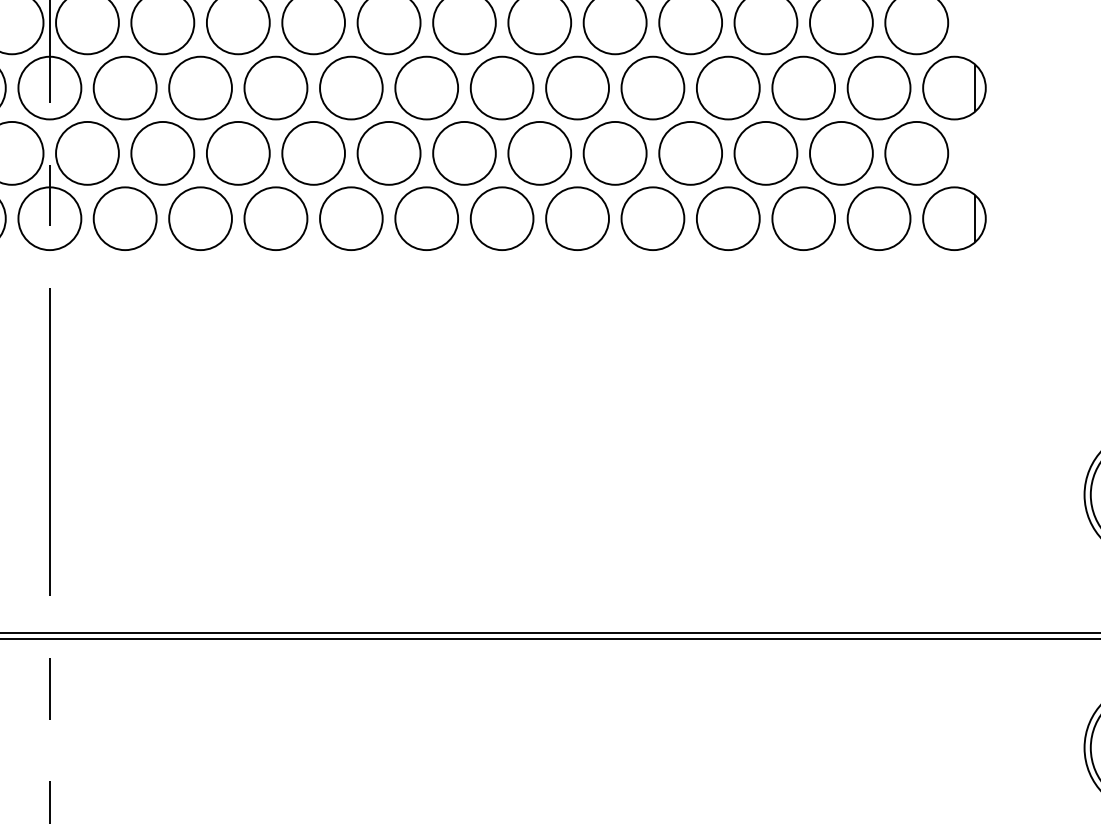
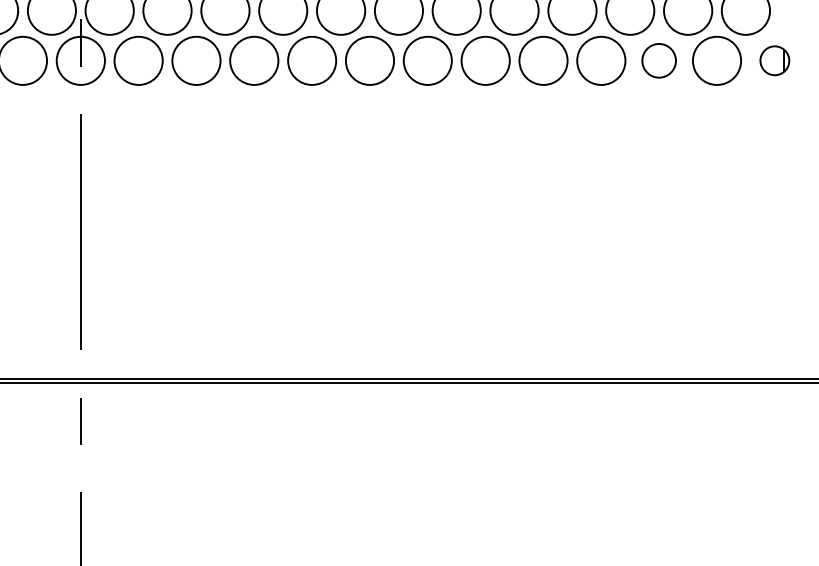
part: (803, 218) -> (659, 60), size x0.7
part: (954, 218) -> (774, 60), size x0.6

